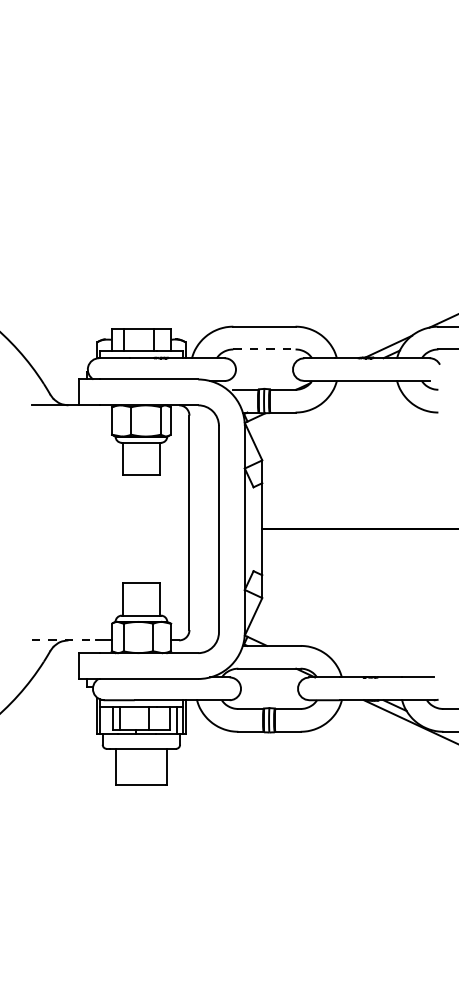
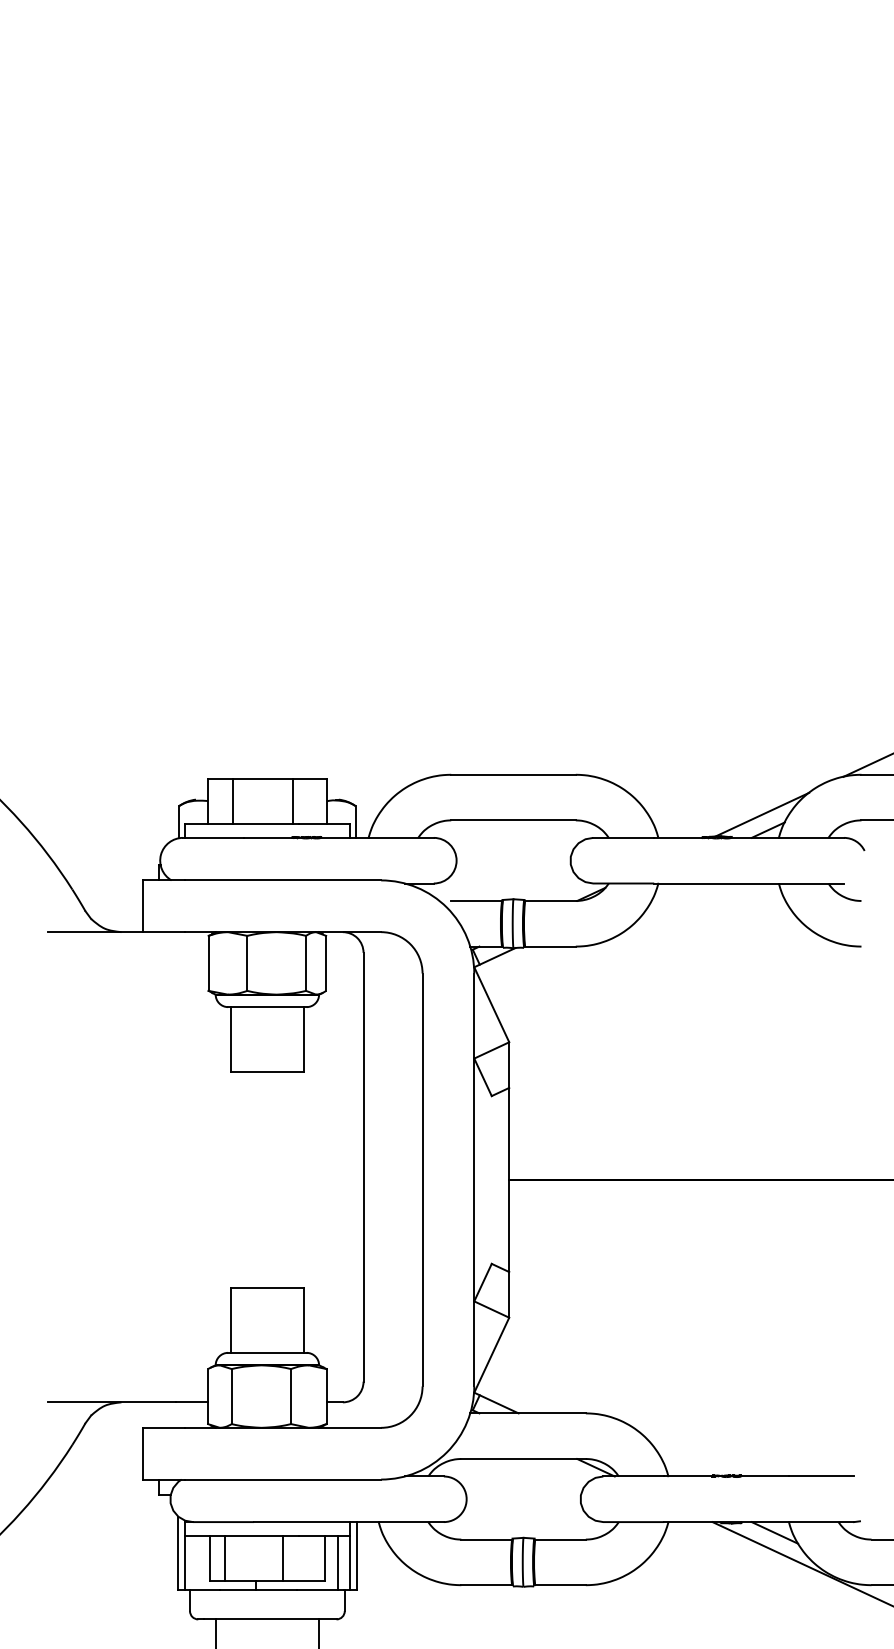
line: (264, 349) -> (513, 820), dashed -> solid
line: (63, 640) -> (111, 1402), dashed -> solid

